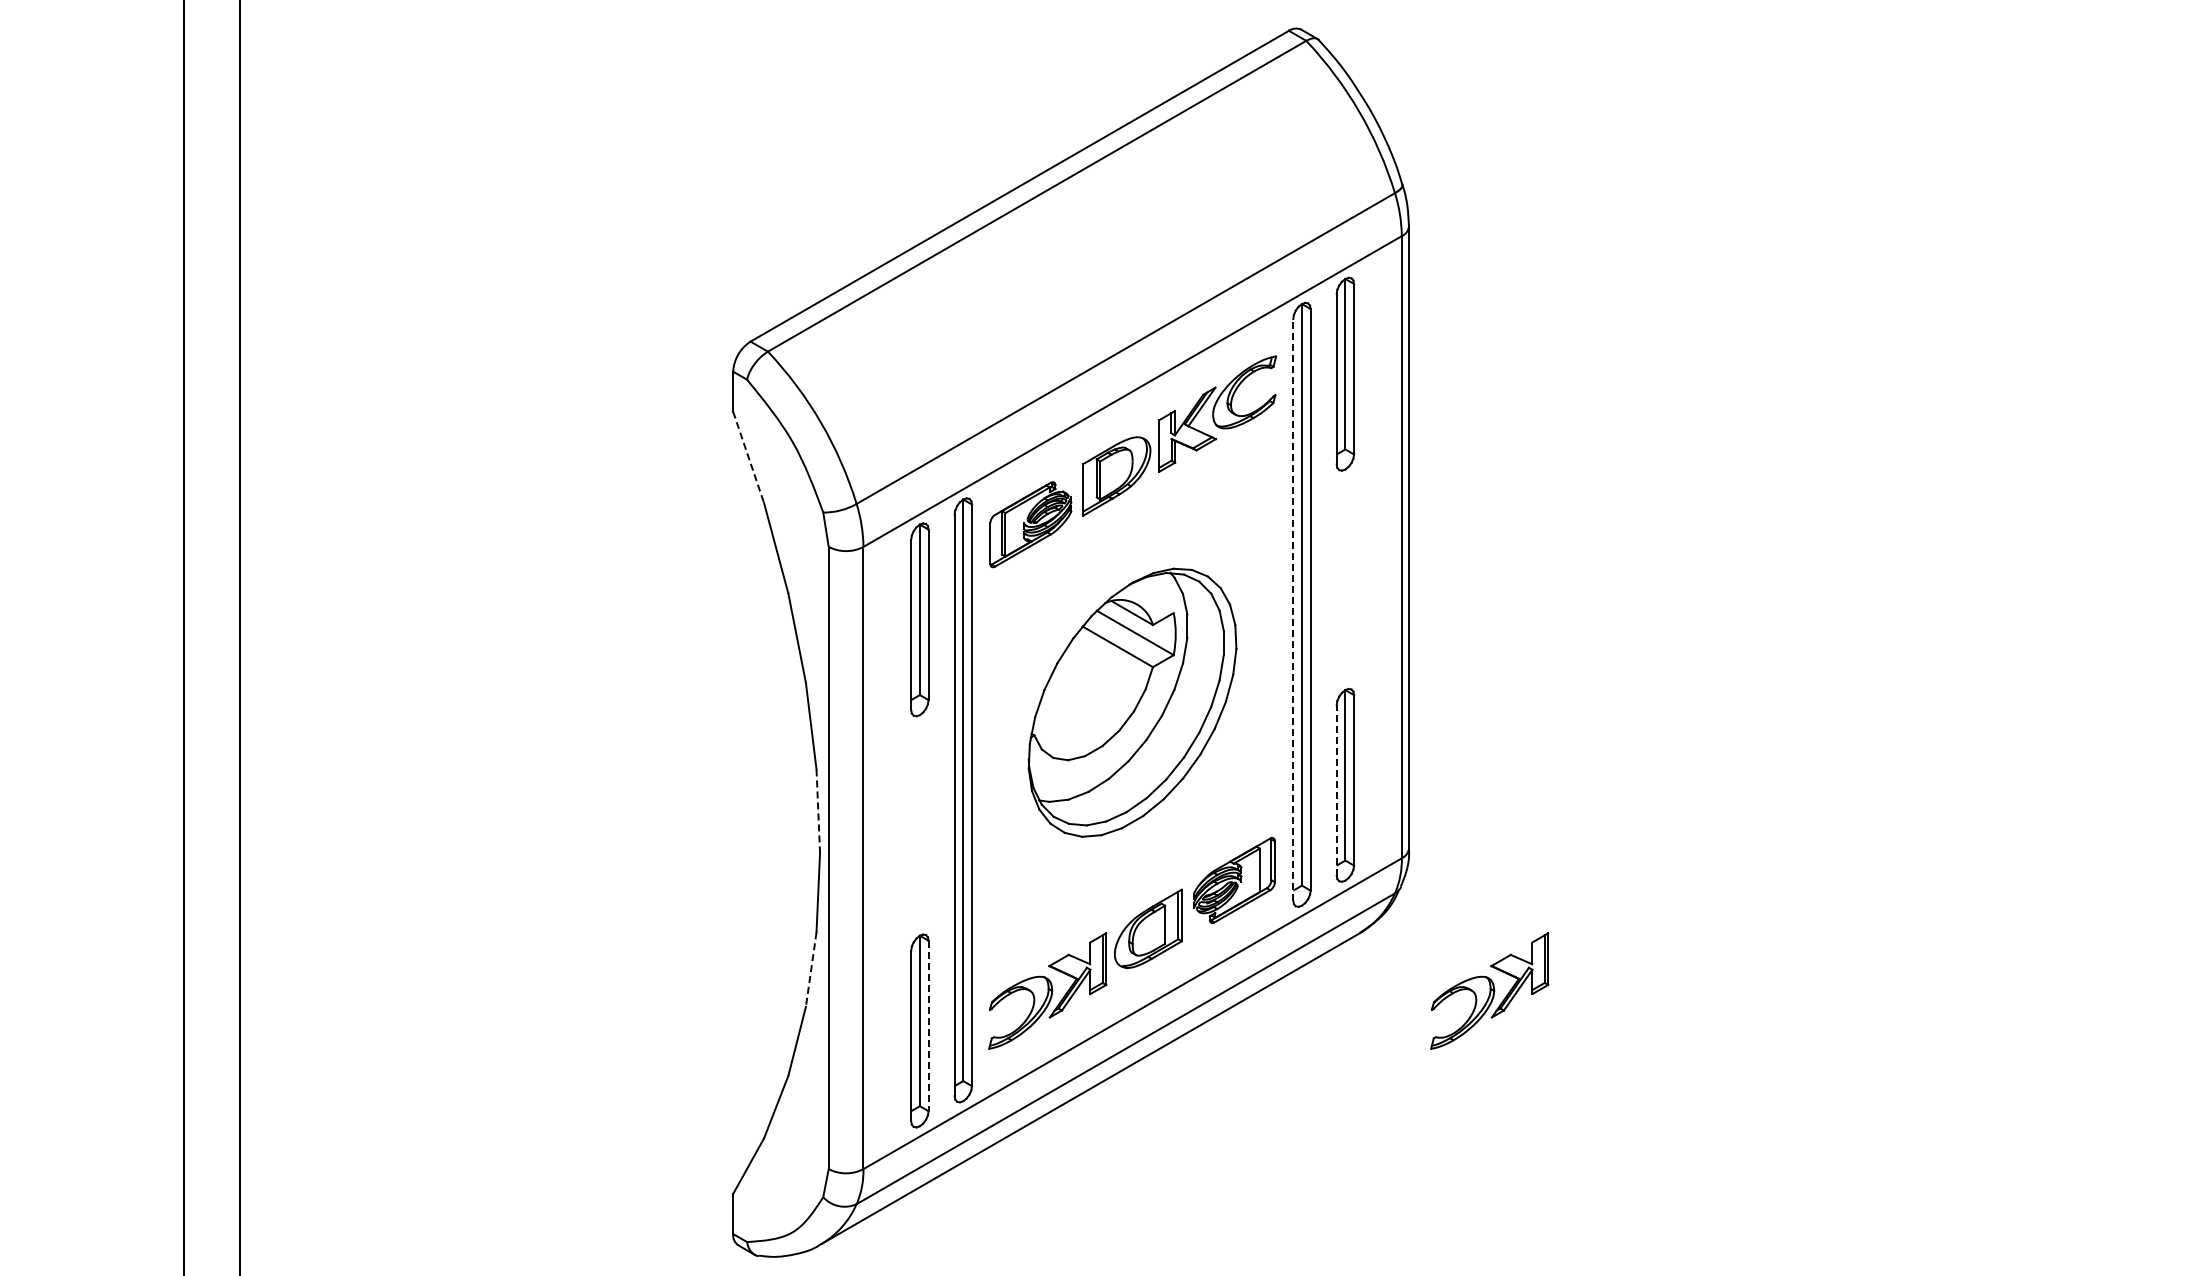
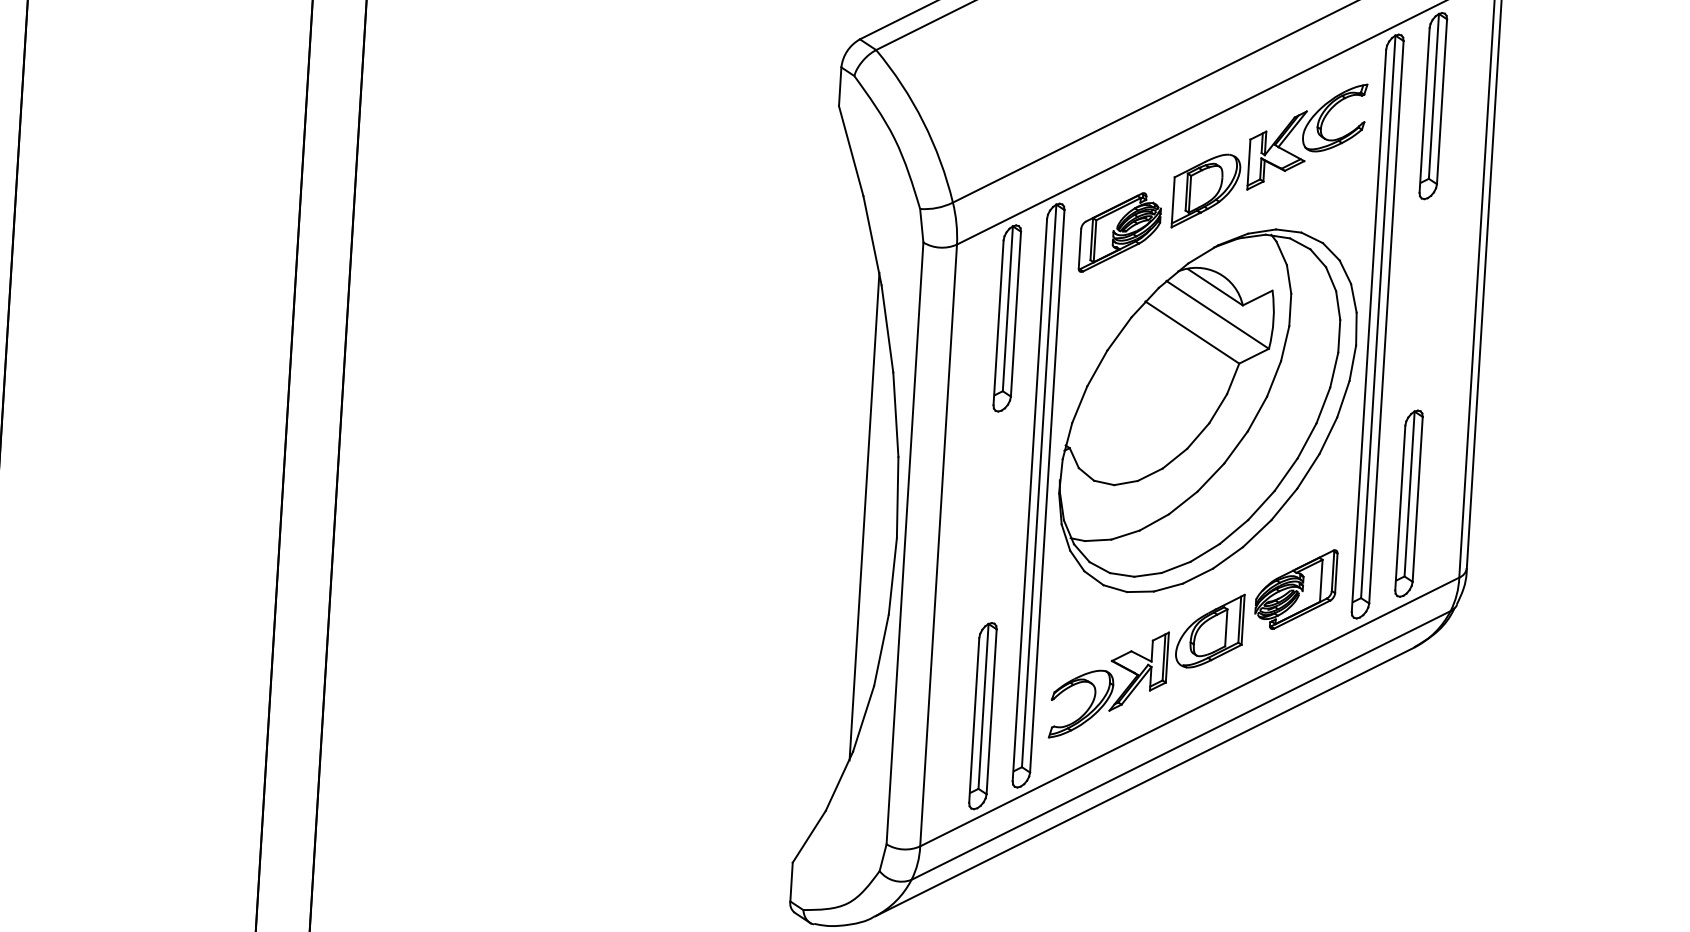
line: (748, 457) -> (851, 151), dashed -> solid
line: (1293, 609) -> (1369, 330), dashed -> solid
part: (1132, 702) -> (1208, 410), size x1.43
line: (1336, 789) -> (1400, 507), dashed -> solid
line: (818, 811) -> (897, 497), dashed -> solid
line: (785, 832) -> (864, 516), added
line: (811, 969) -> (881, 650), dashed -> solid
part: (1489, 990) -> (1536, 710), removed
line: (928, 1026) -> (991, 712), dashed -> solid

